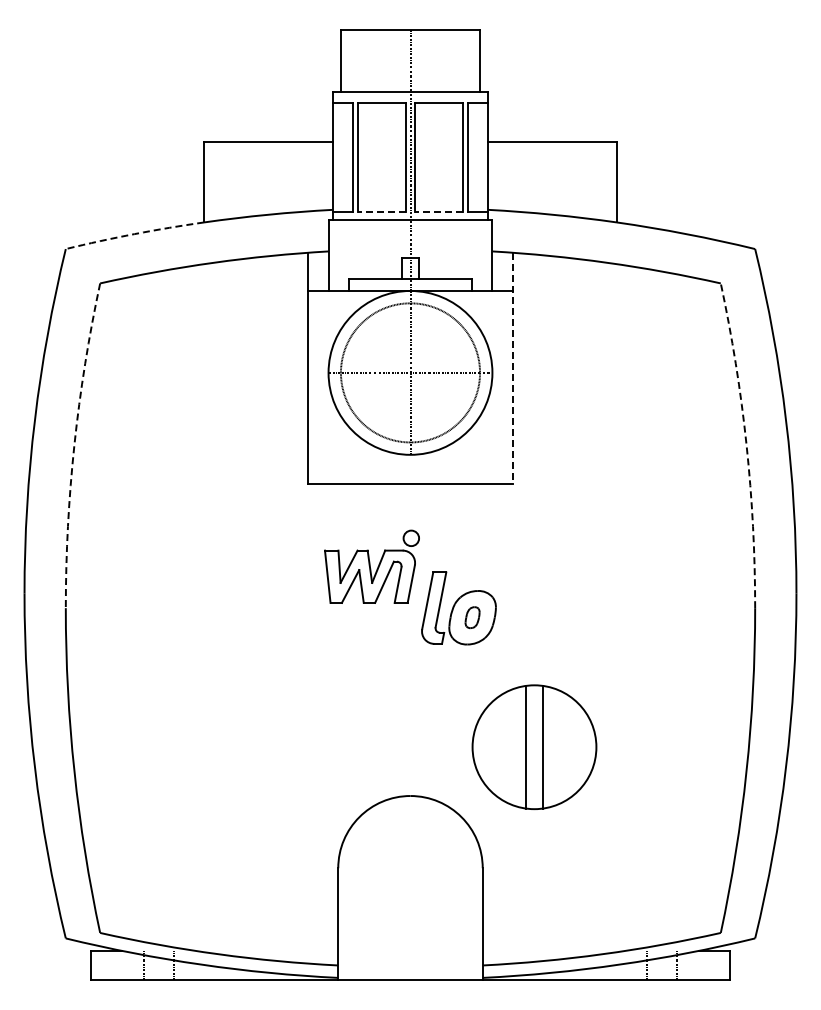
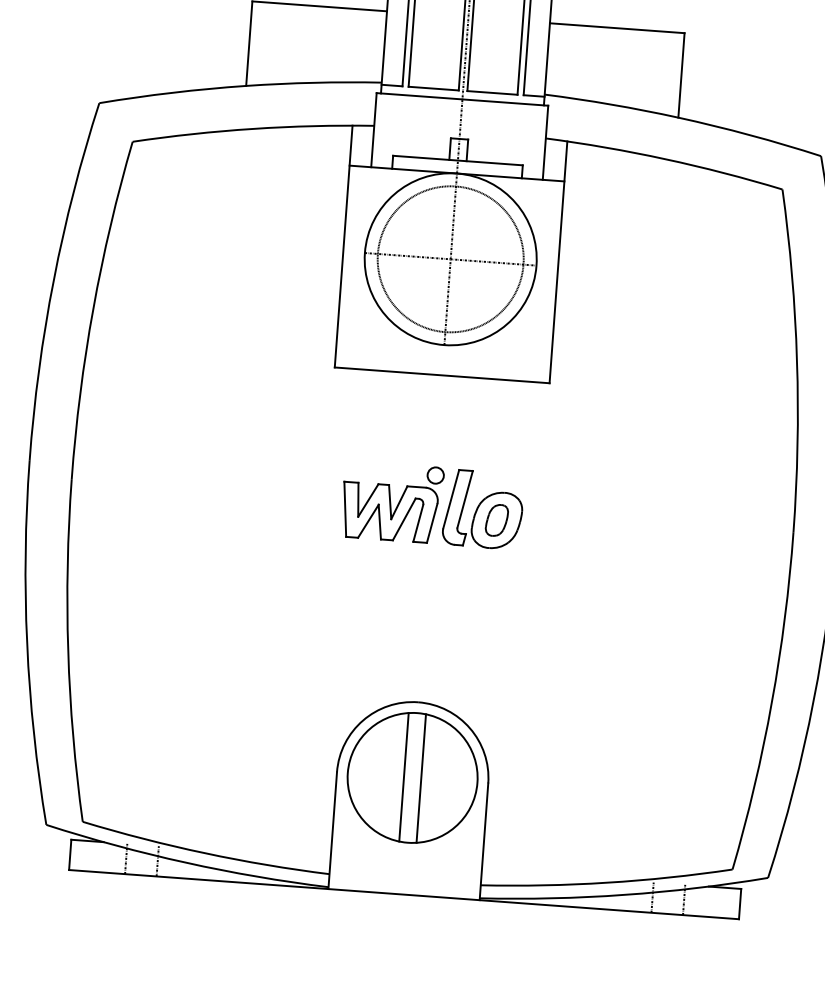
line: (382, 211) -> (433, 88), dashed -> solid
line: (438, 211) -> (492, 92), dashed -> solid
arc: (134, 234) -> (172, 93), dashed -> solid
line: (513, 368) -> (558, 262), dashed -> solid
arc: (74, 444) -> (93, 308), dashed -> solid
arc: (746, 444) -> (796, 360), dashed -> solid
part: (371, 566) -> (391, 501), moved
part: (472, 617) -> (496, 520), size x1.43
part: (534, 747) -> (412, 778), moved

